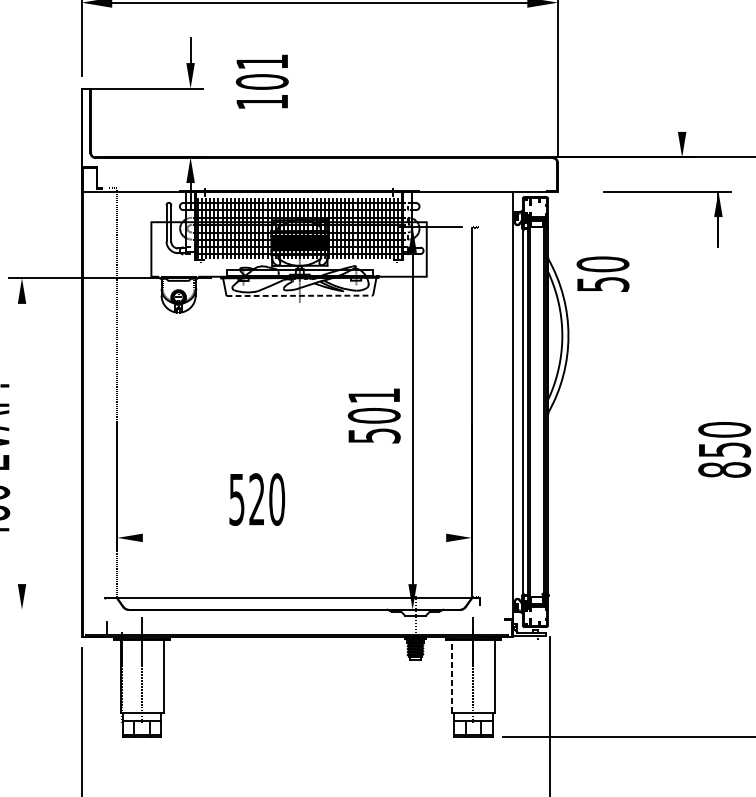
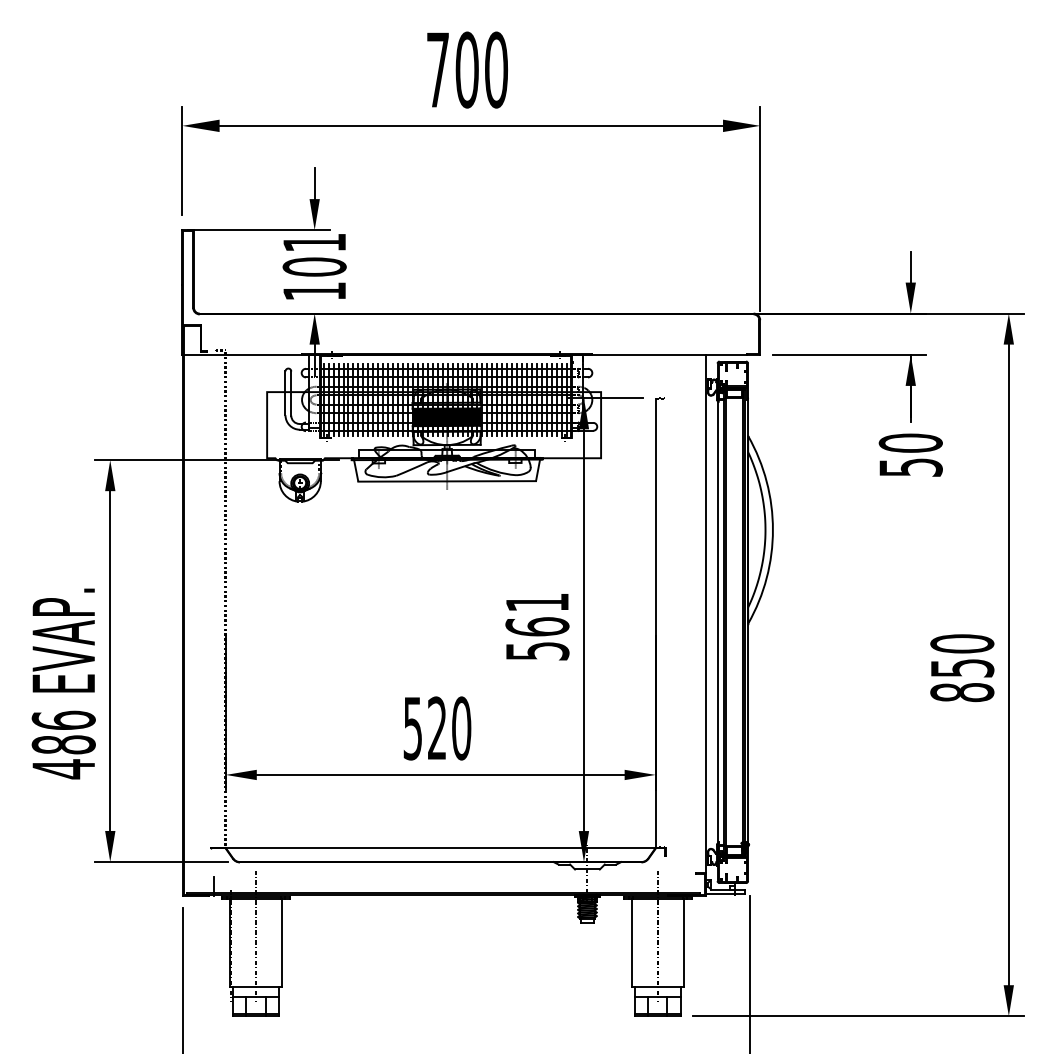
text: (262, 81) -> (314, 266), moved
line: (681, 118) -> (910, 266), added
part: (667, 192) -> (849, 355), moved
text: (602, 273) -> (910, 454), moved
line: (300, 295) -> (447, 481), dashed -> solid
text: (374, 415) -> (537, 626), 501 -> 561
line: (22, 443) -> (110, 660), added
text: (257, 499) -> (437, 728), moved
line: (294, 537) -> (440, 774), added
line: (63, 609) -> (160, 861), added
line: (451, 676) -> (631, 942), dashed -> solid

